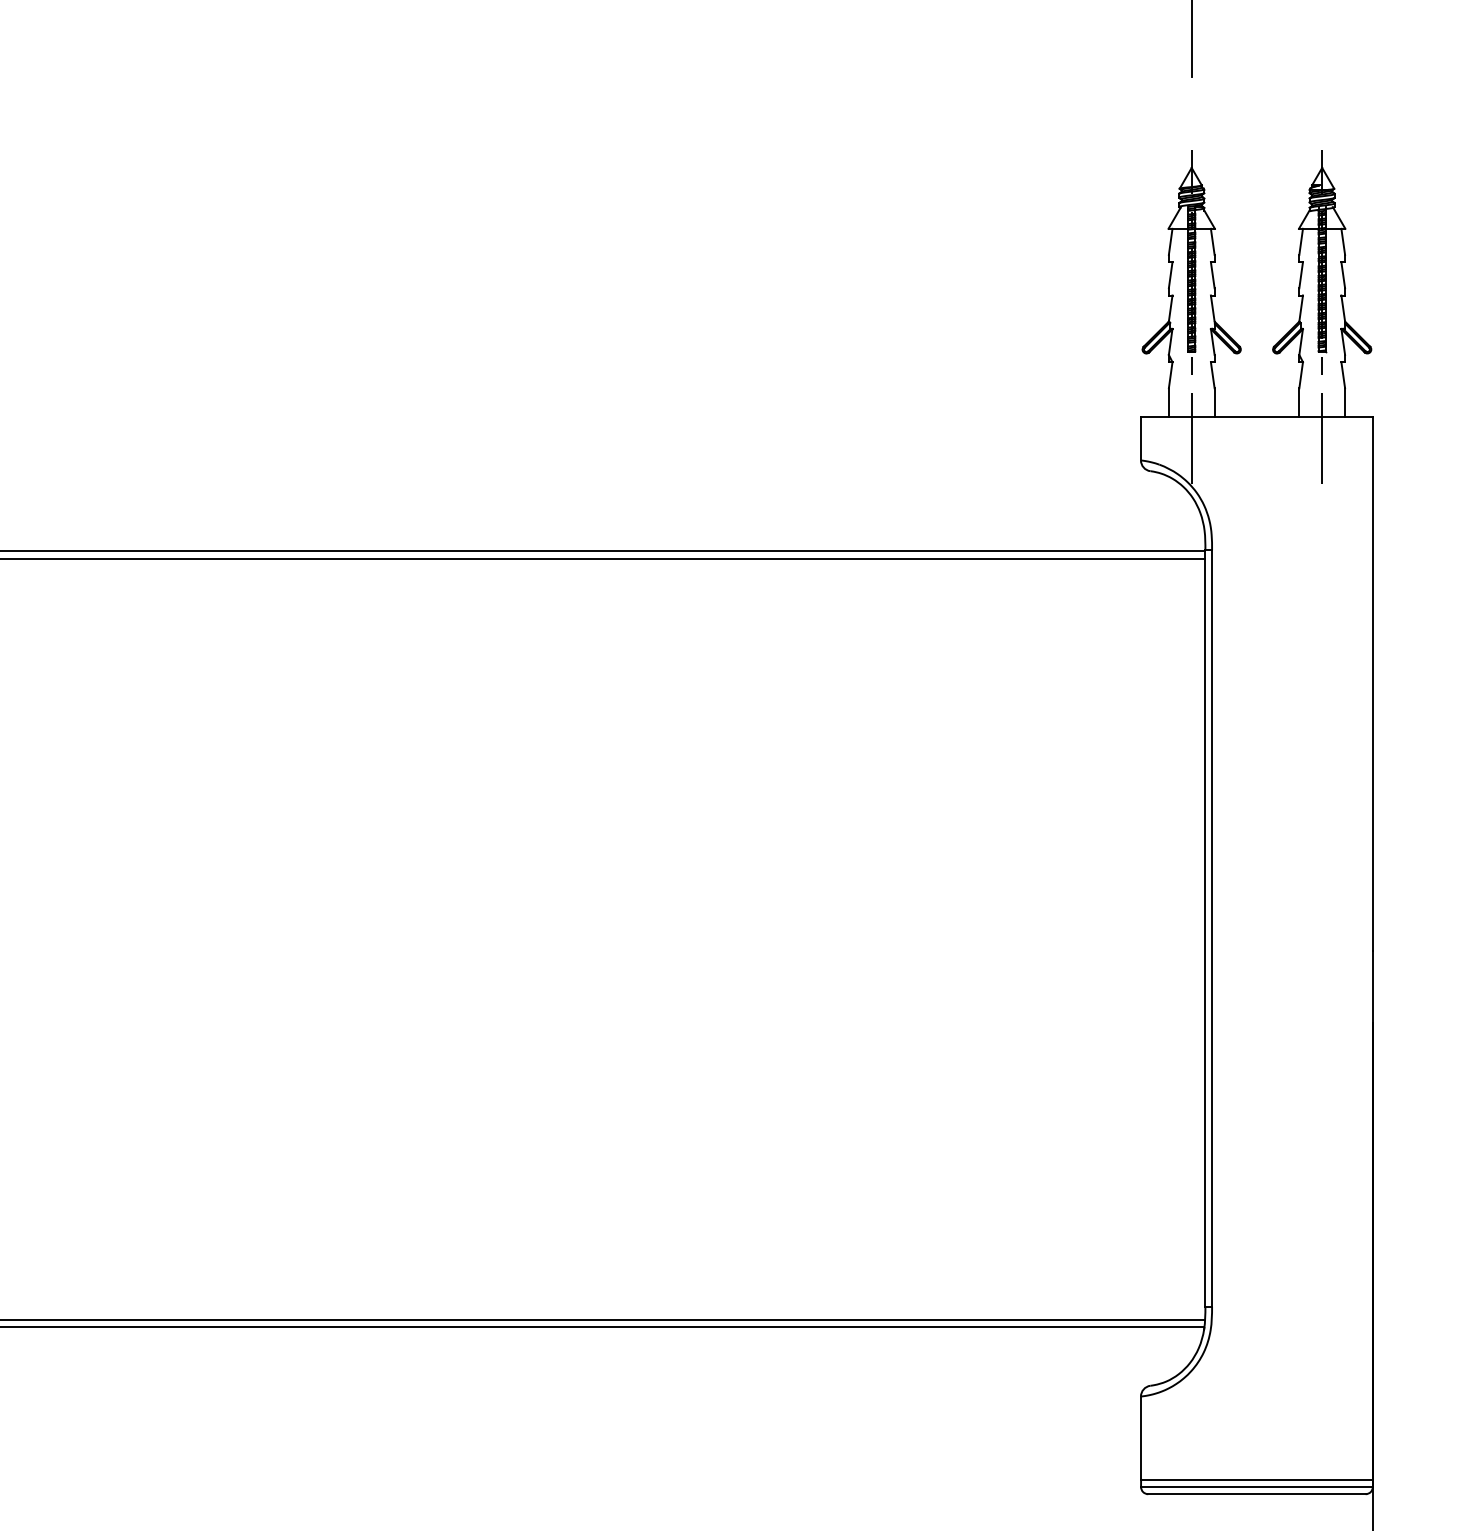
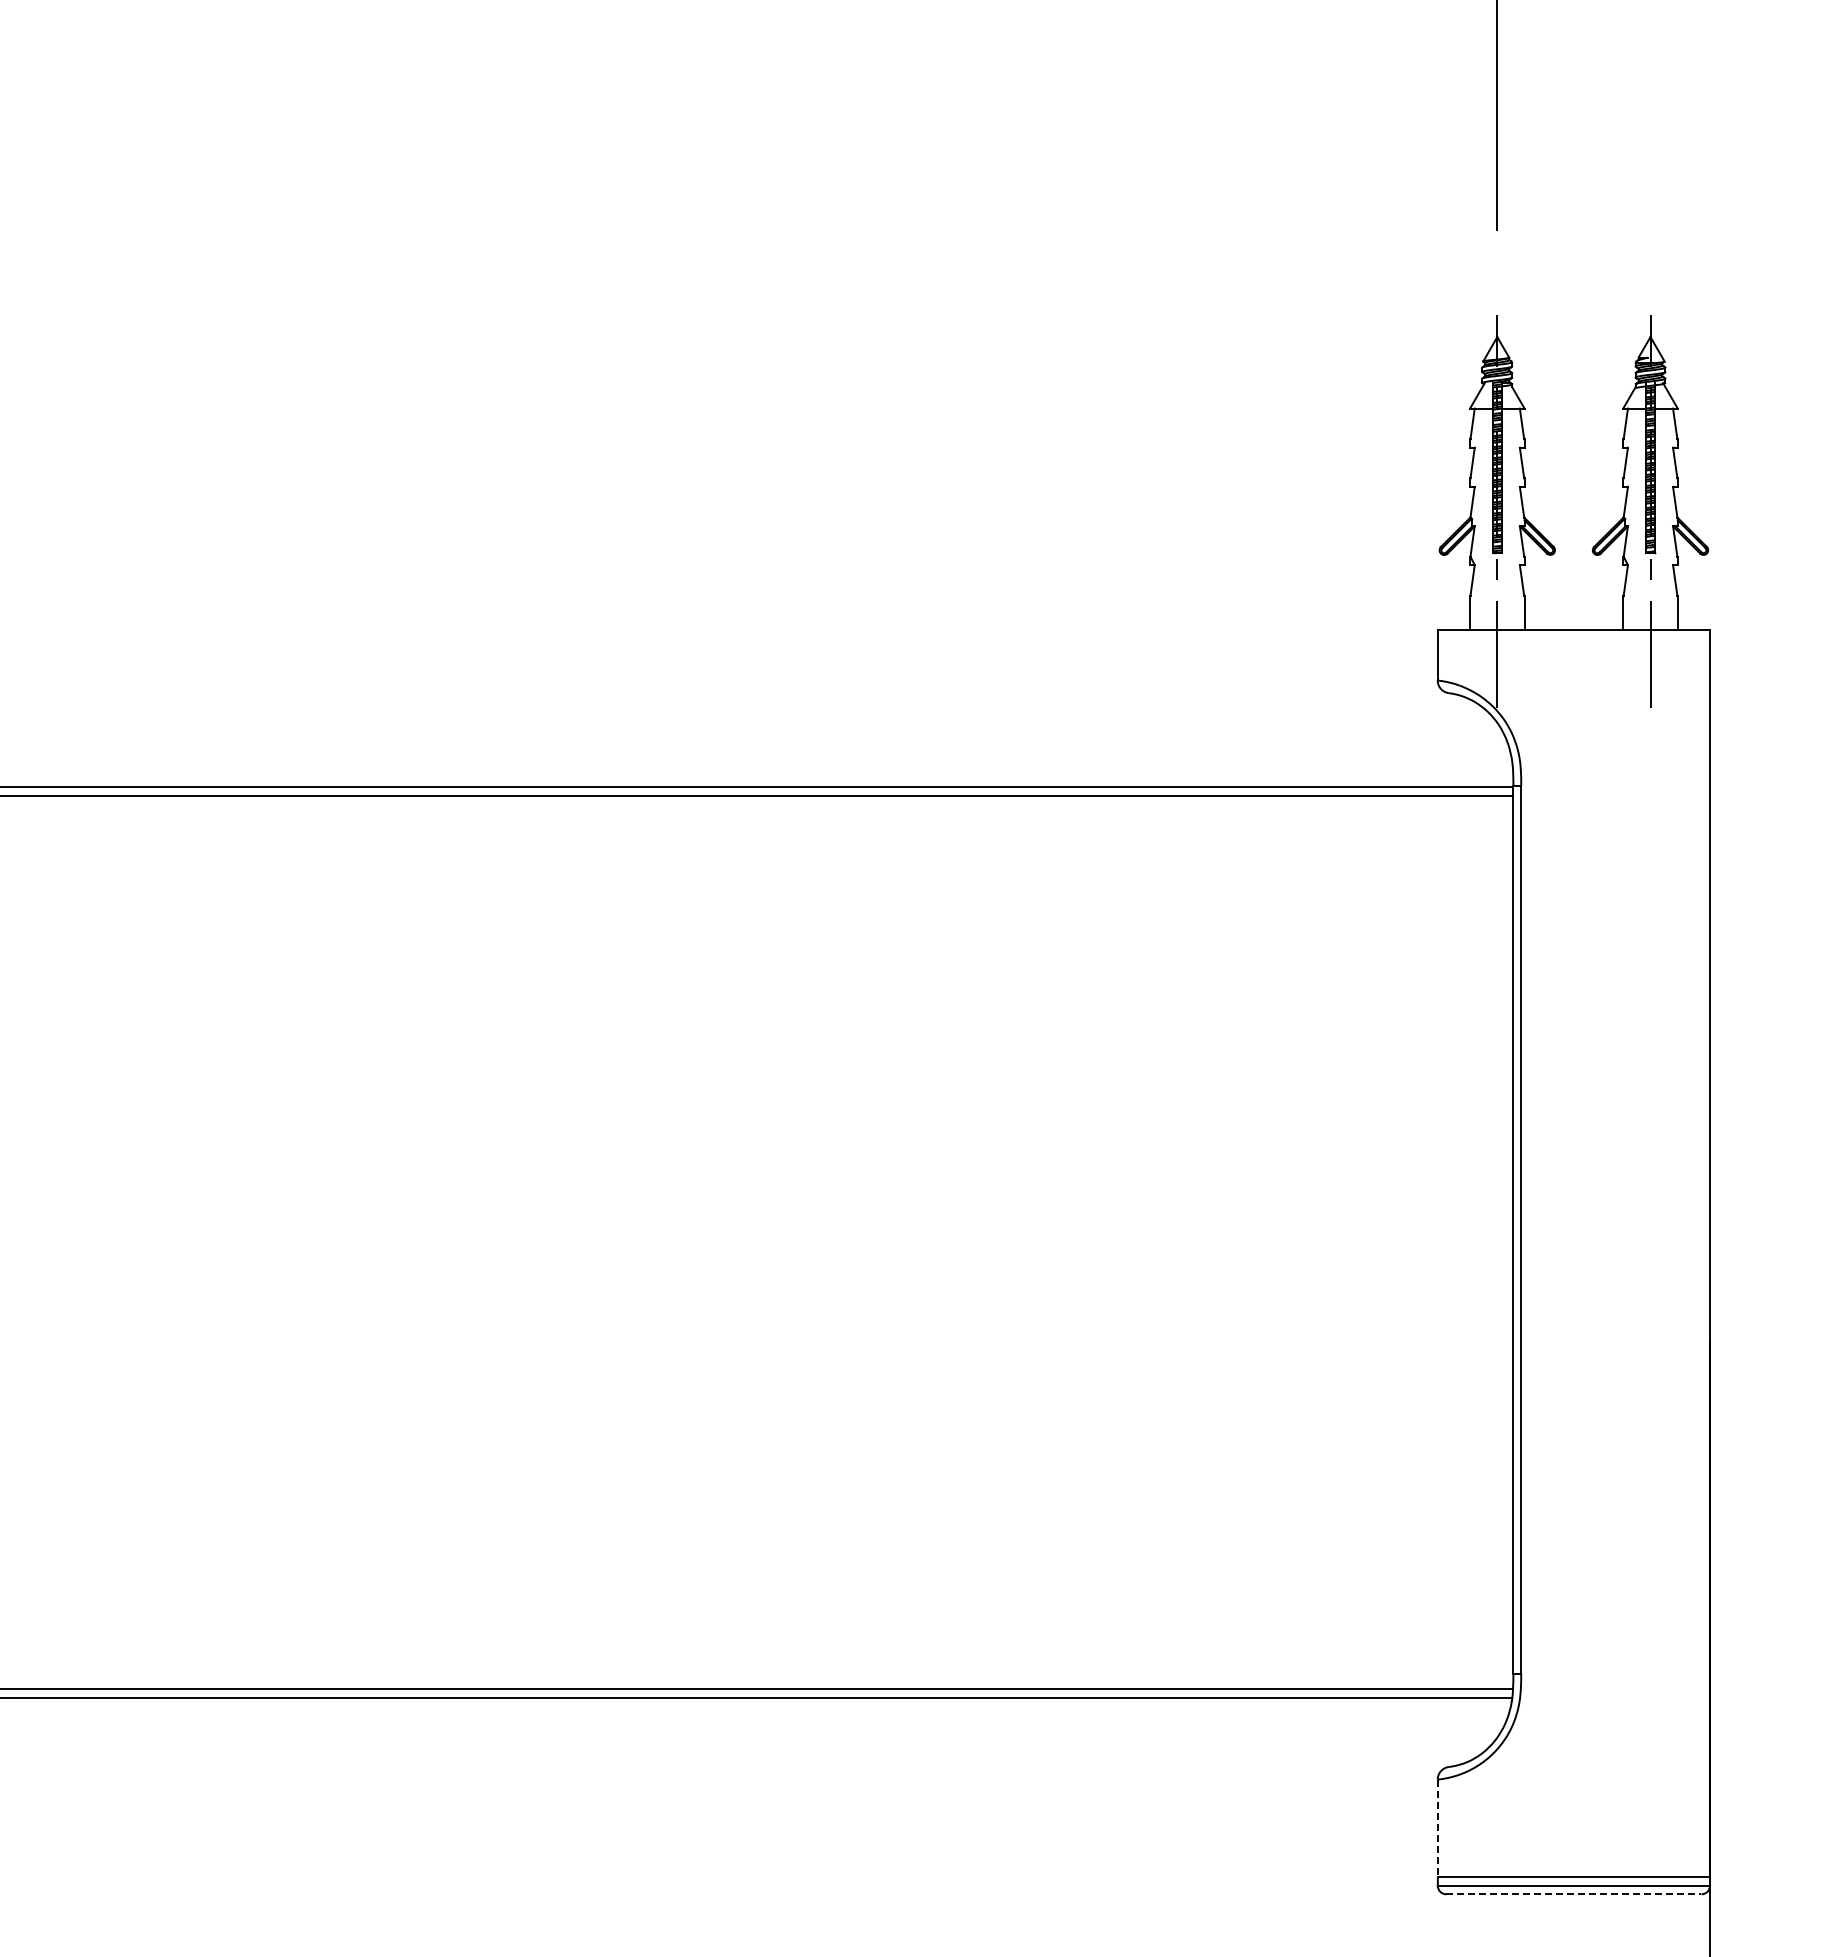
line: (1140, 1438) -> (1437, 1828), solid -> dashed
line: (1256, 1494) -> (1573, 1894), solid -> dashed

